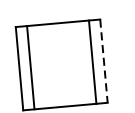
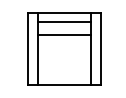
line: (58, 33) -> (64, 21), added
line: (60, 49) -> (64, 35), added
line: (104, 61) -> (101, 49), dashed -> solid

